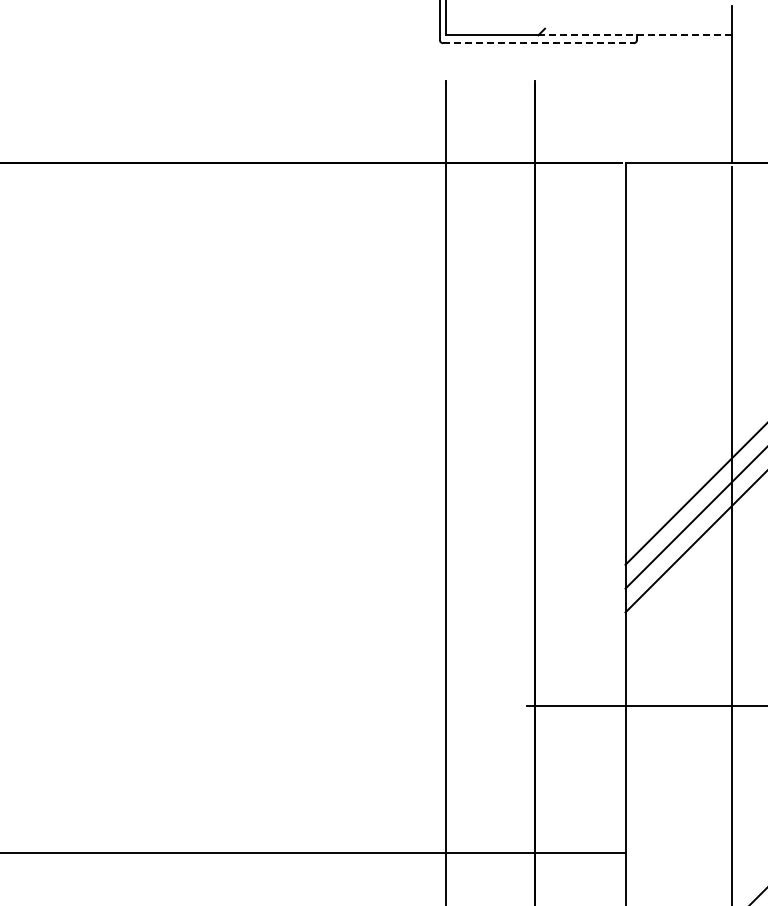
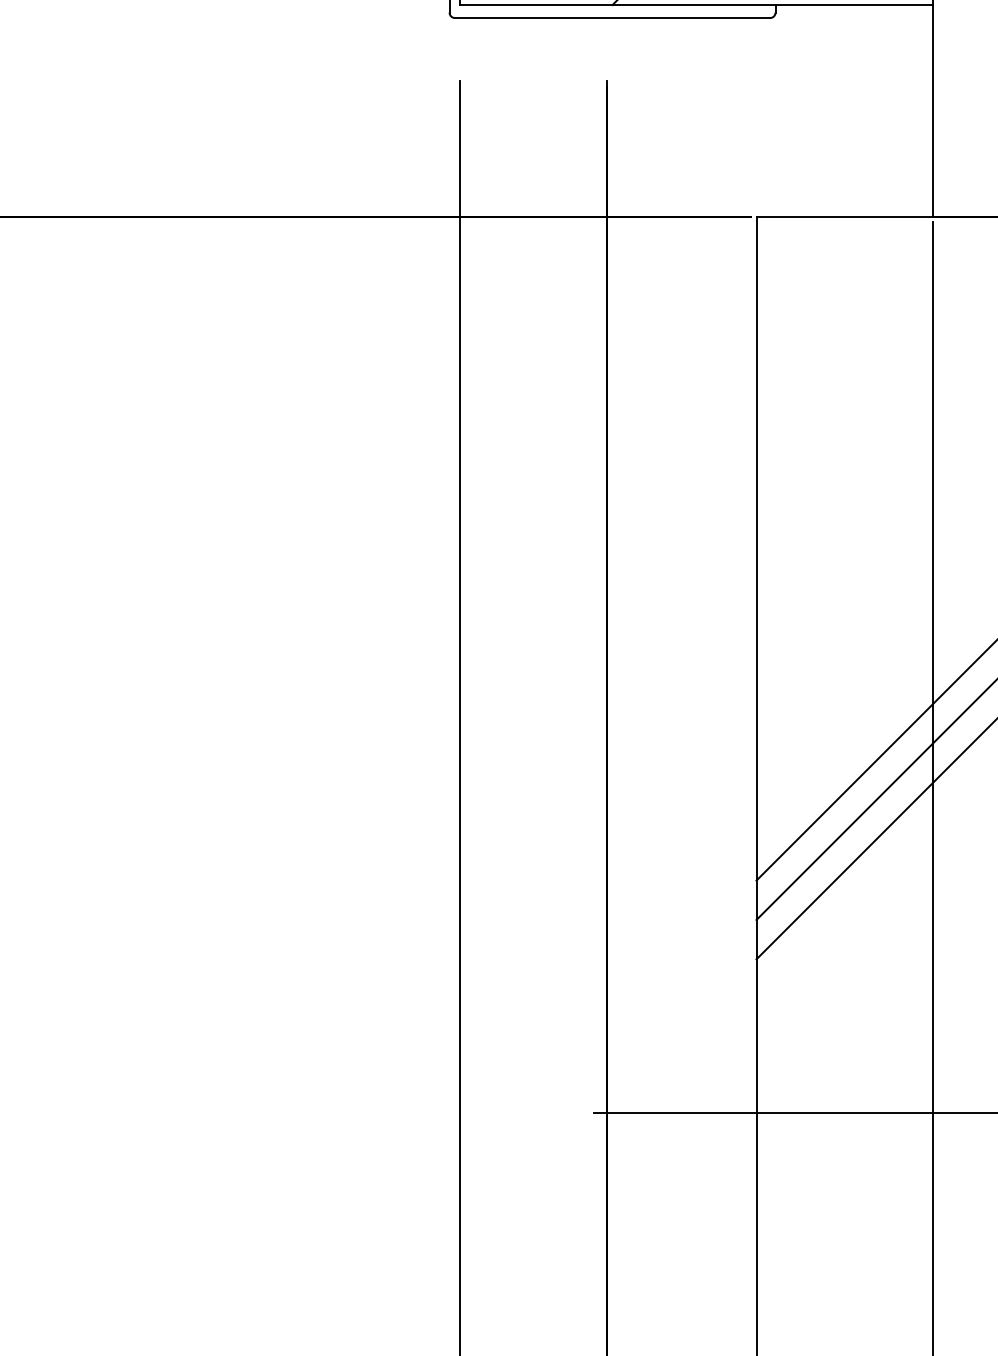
line: (635, 35) -> (773, 5), dashed -> solid
line: (538, 43) -> (612, 18), dashed -> solid

